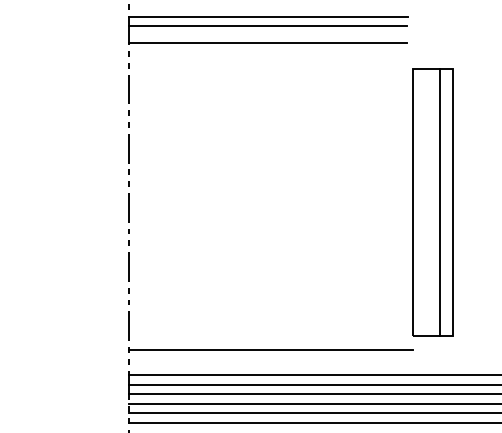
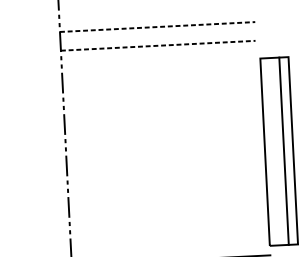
line: (269, 16) -> (158, 26), solid -> dashed
line: (267, 26) -> (157, 34), removed
line: (268, 43) -> (158, 45), solid -> dashed

